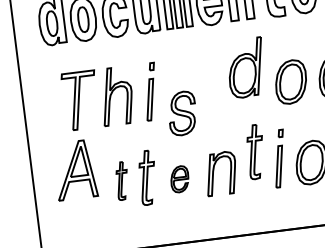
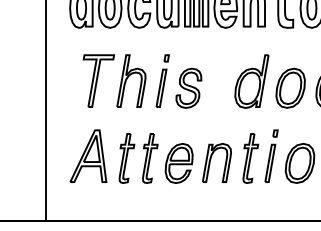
part: (245, 68) -> (251, 81), moved
part: (181, 112) -> (188, 87), moved
part: (255, 152) -> (250, 158), moved
part: (75, 169) -> (88, 155), moved
part: (179, 179) -> (178, 163), size x1.67
part: (121, 181) -> (126, 158), size x1.43

